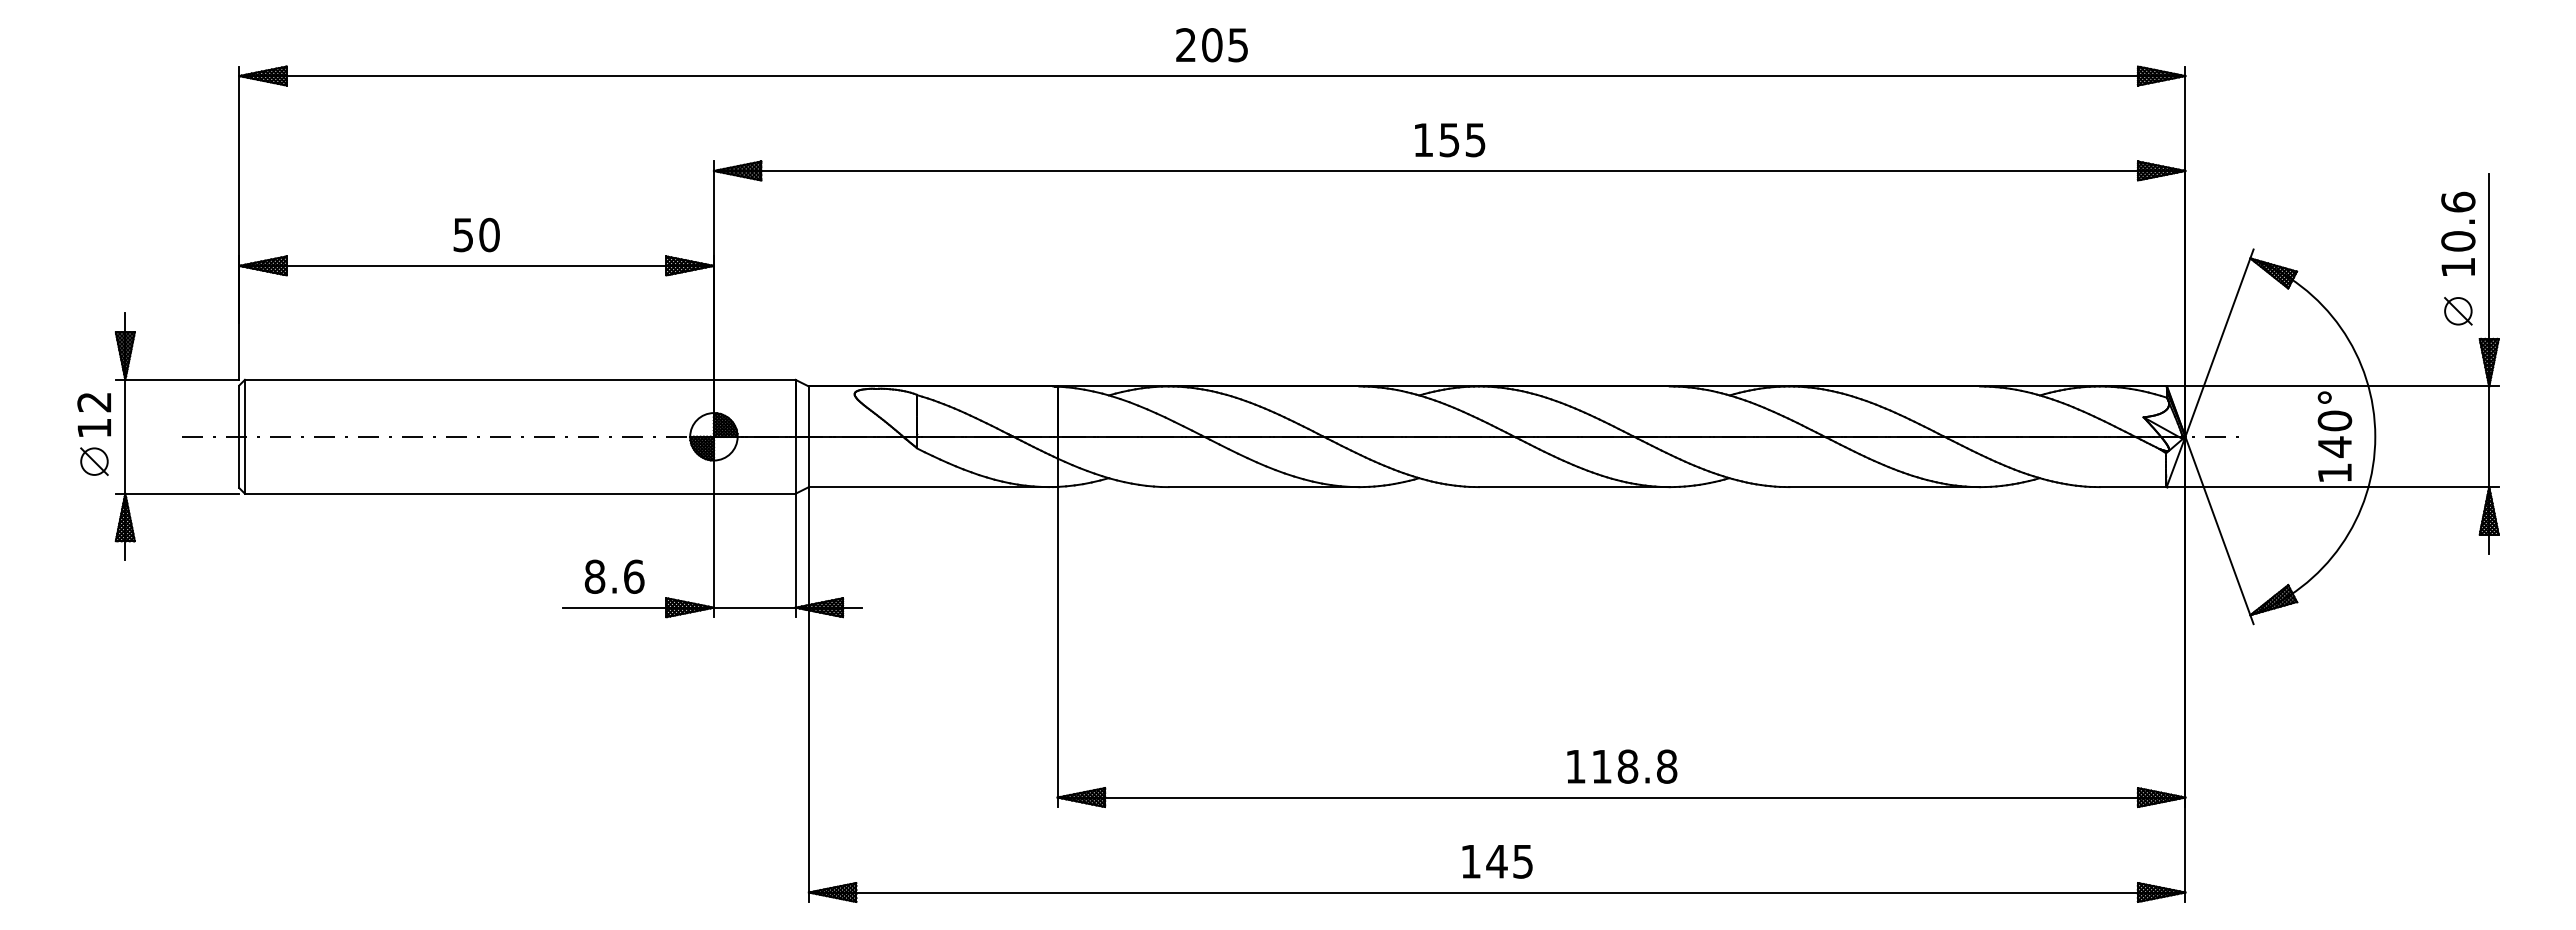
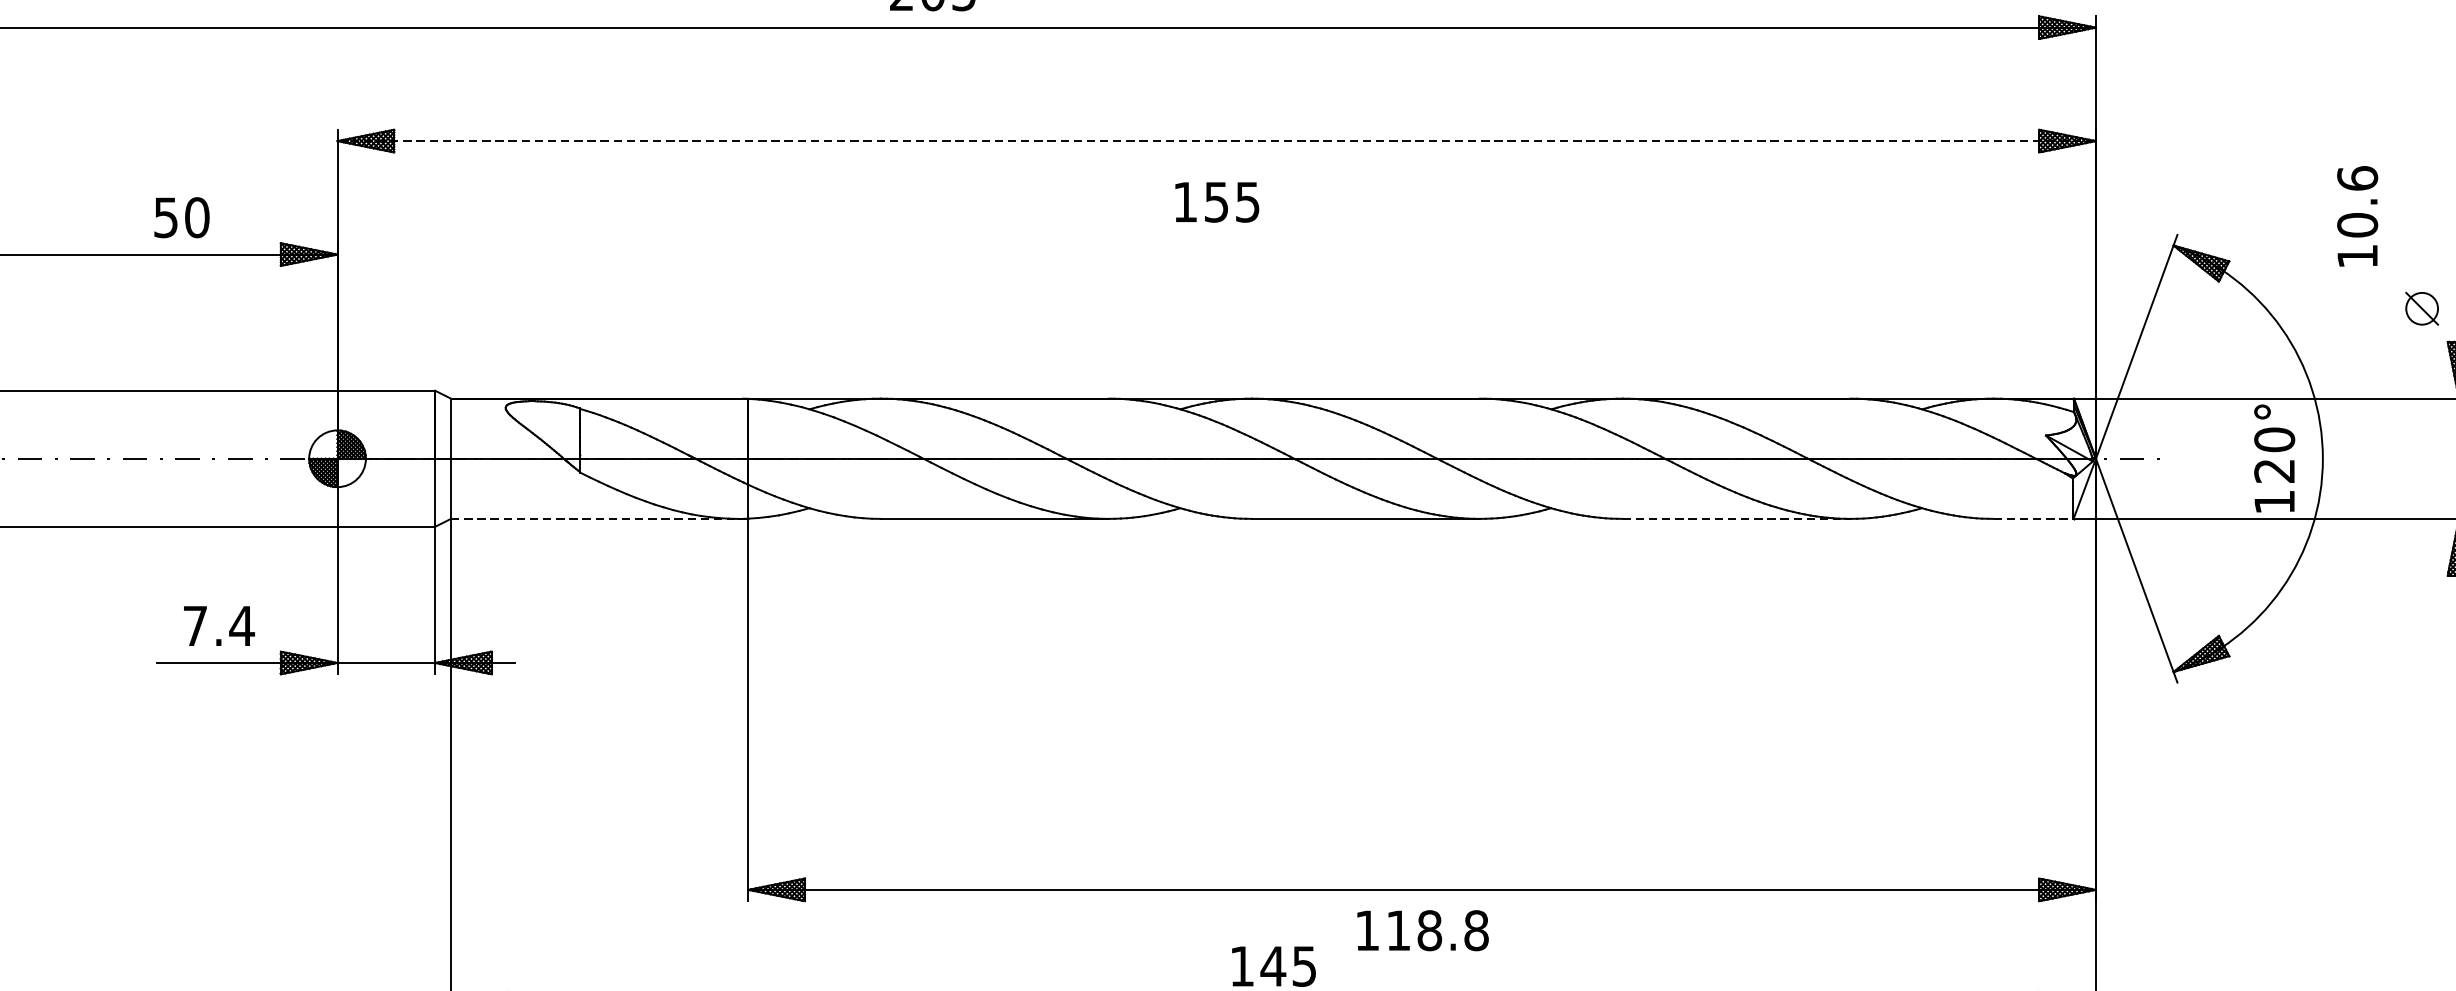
text: (1450, 140) -> (1217, 202), moved
line: (1449, 170) -> (1216, 140), solid -> dashed
text: (2458, 233) -> (2357, 215), moved
text: (476, 234) -> (181, 217), moved
text: (2334, 447) -> (2274, 471), 140° -> 120°
line: (929, 487) -> (595, 519), solid -> dashed
line: (1885, 487) -> (1737, 519), solid -> dashed
line: (2133, 487) -> (2033, 519), solid -> dashed
text: (614, 576) -> (218, 625), 8.6 -> 7.4
text: (1622, 766) -> (1423, 930), moved

